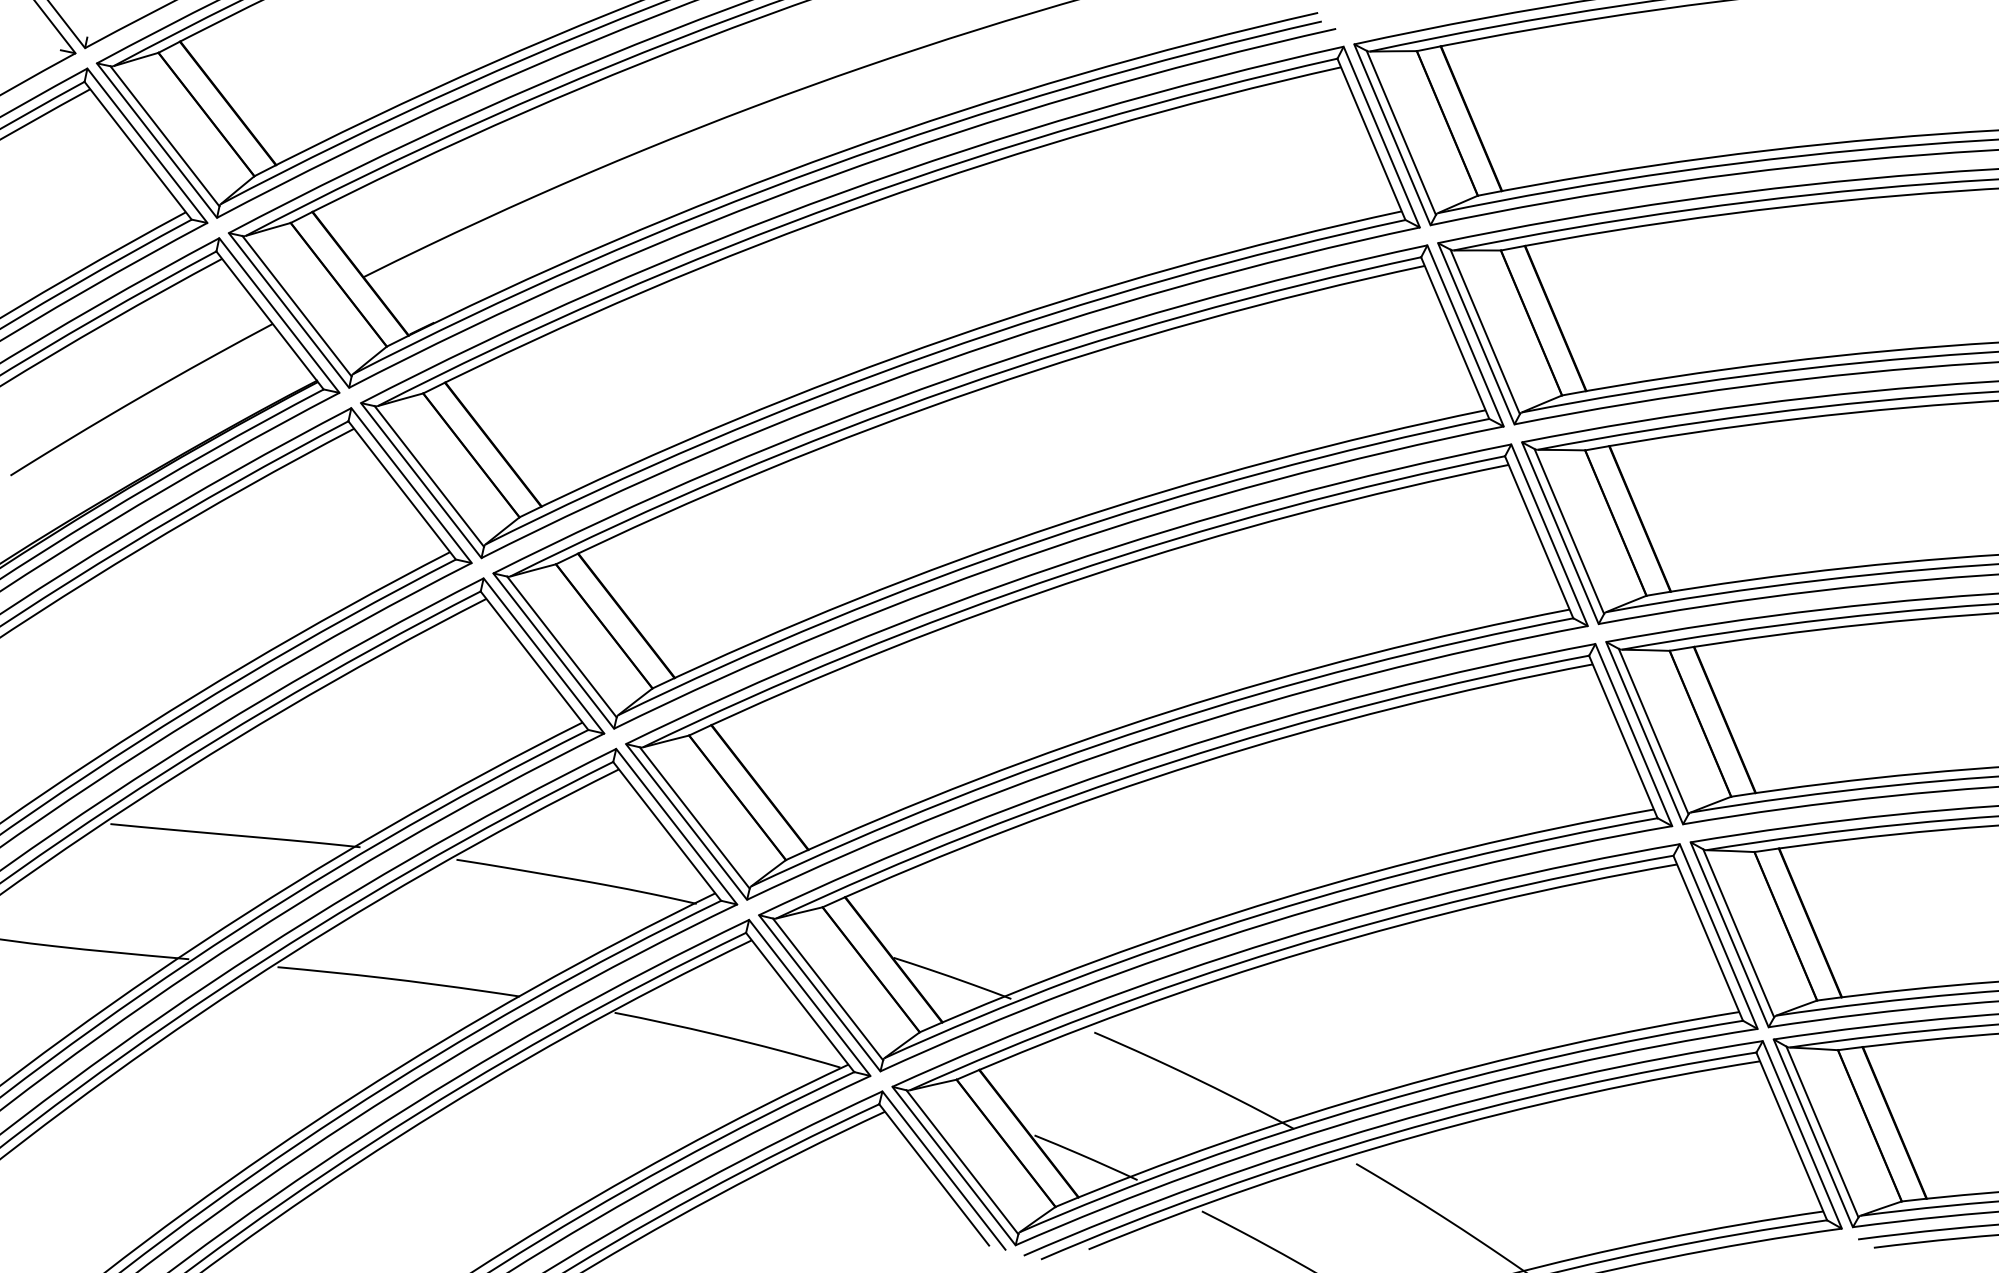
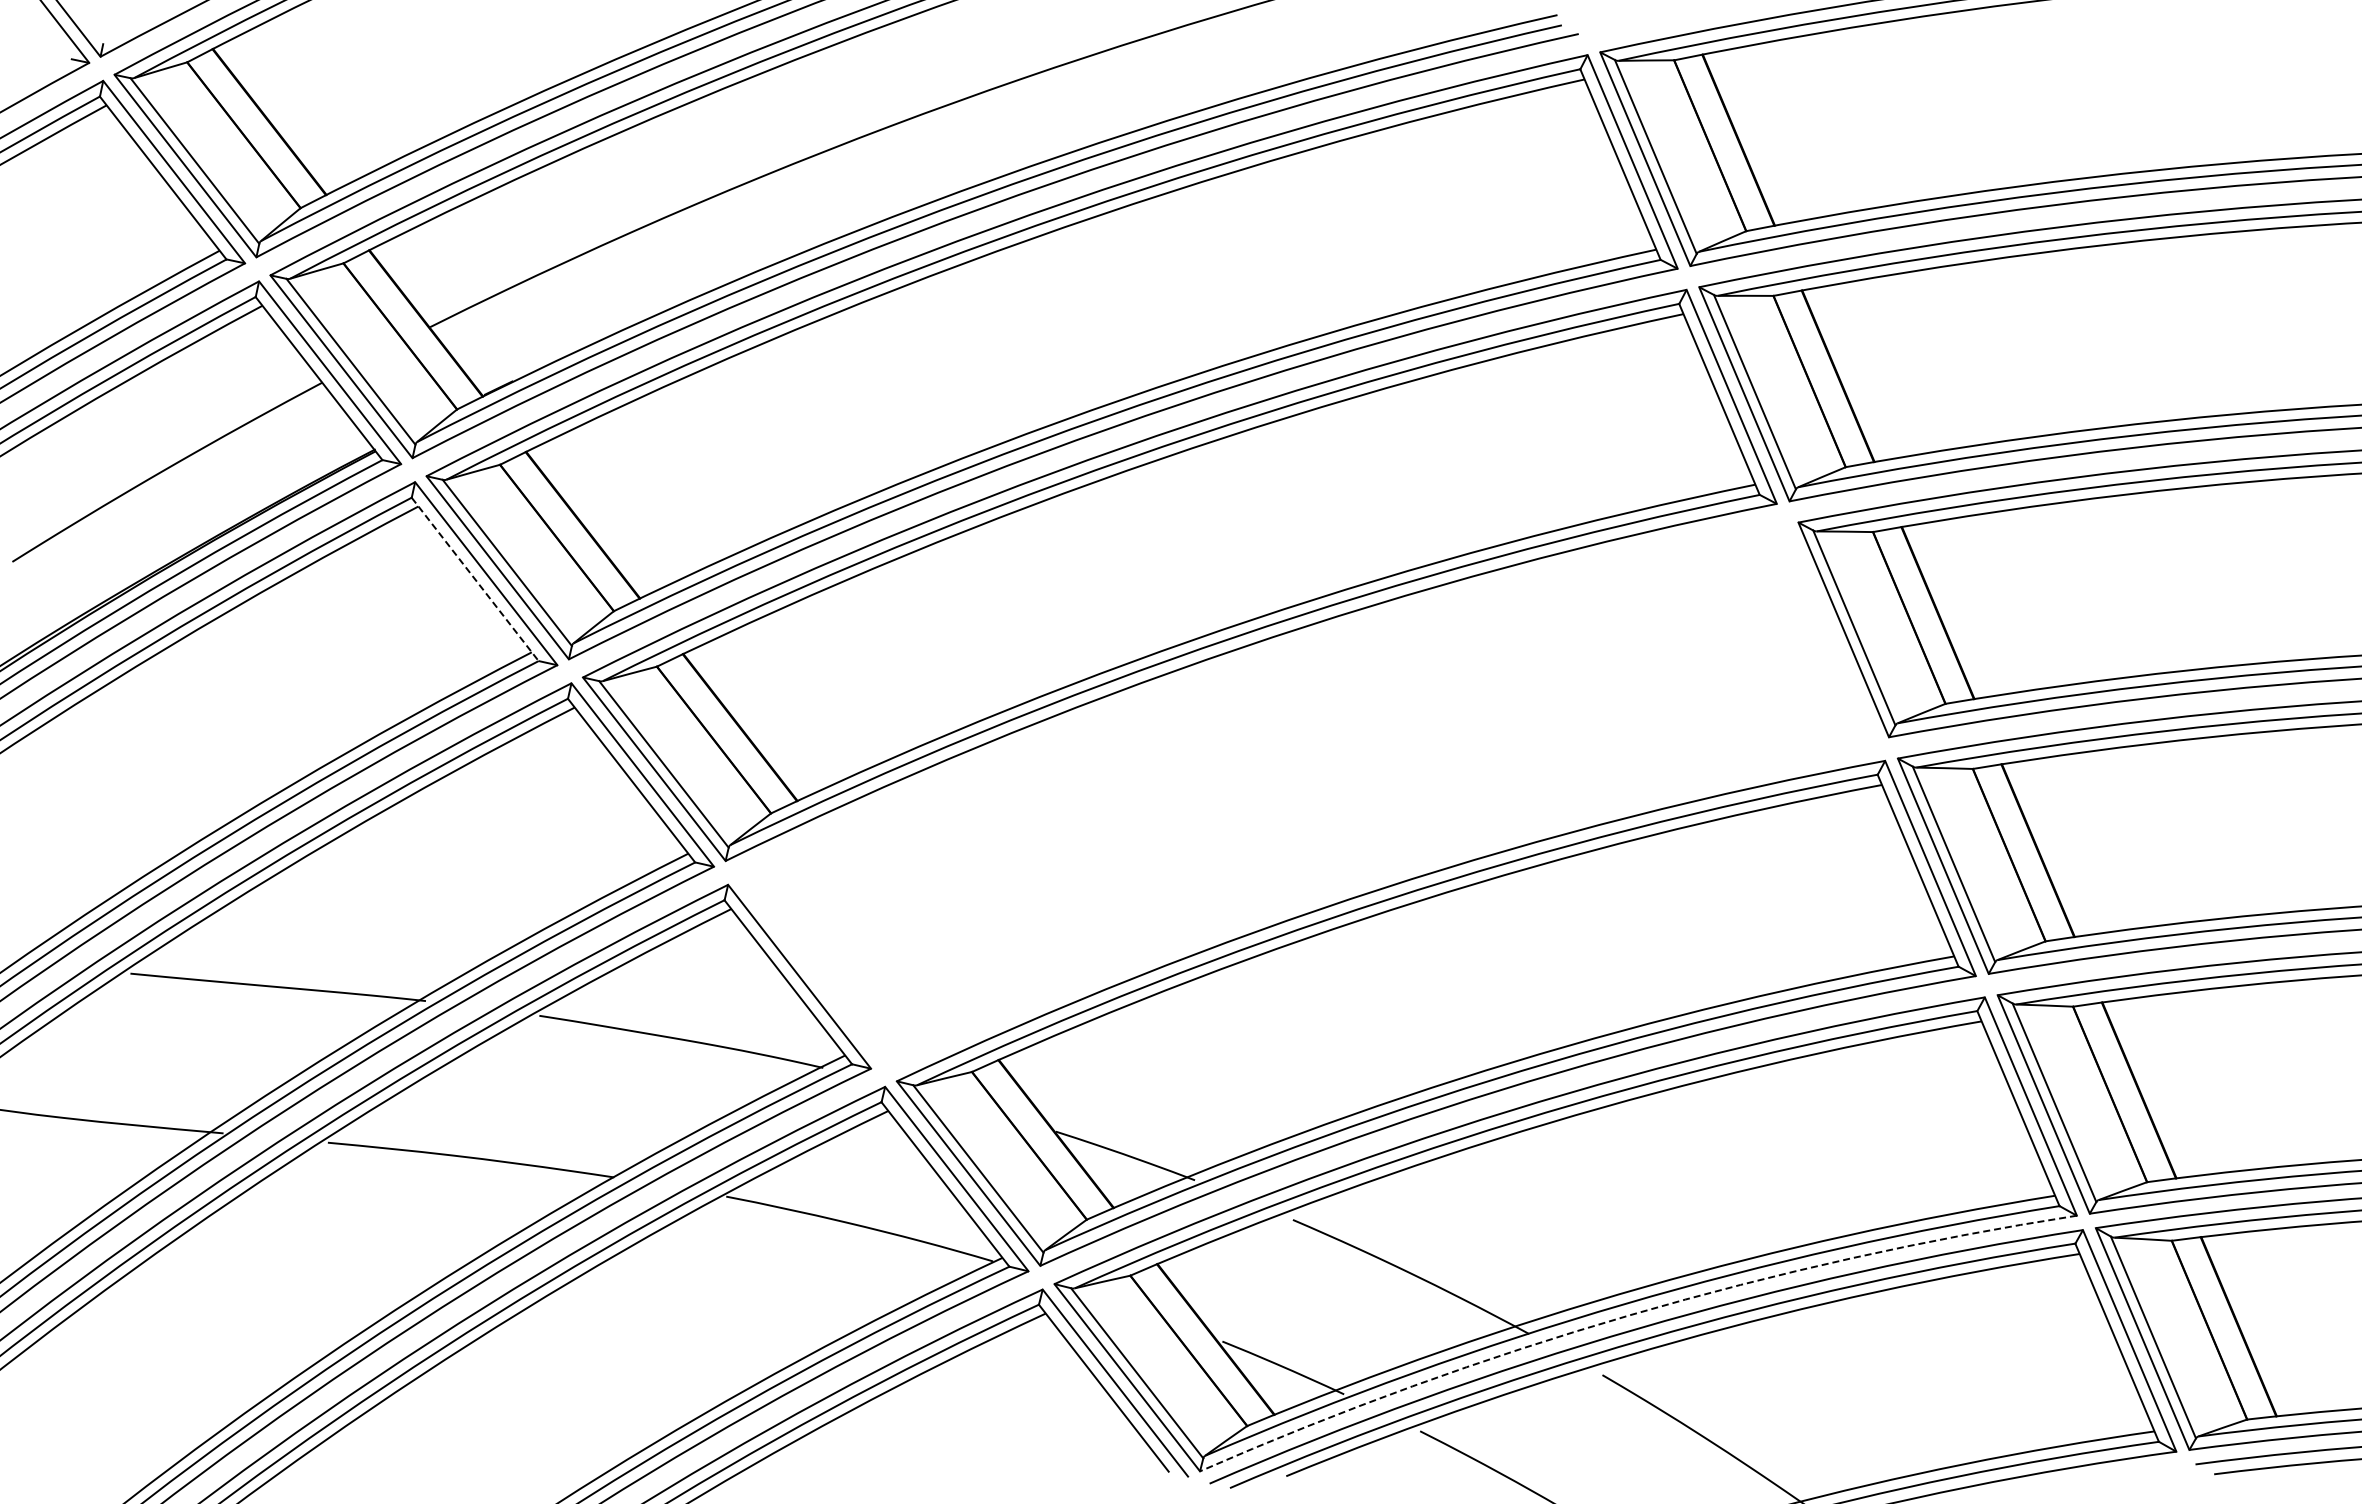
line: (402, 490) -> (475, 579), solid -> dashed
part: (1106, 672) -> (1307, 794), removed
arc: (1379, 1113) -> (1630, 1315), solid -> dashed

